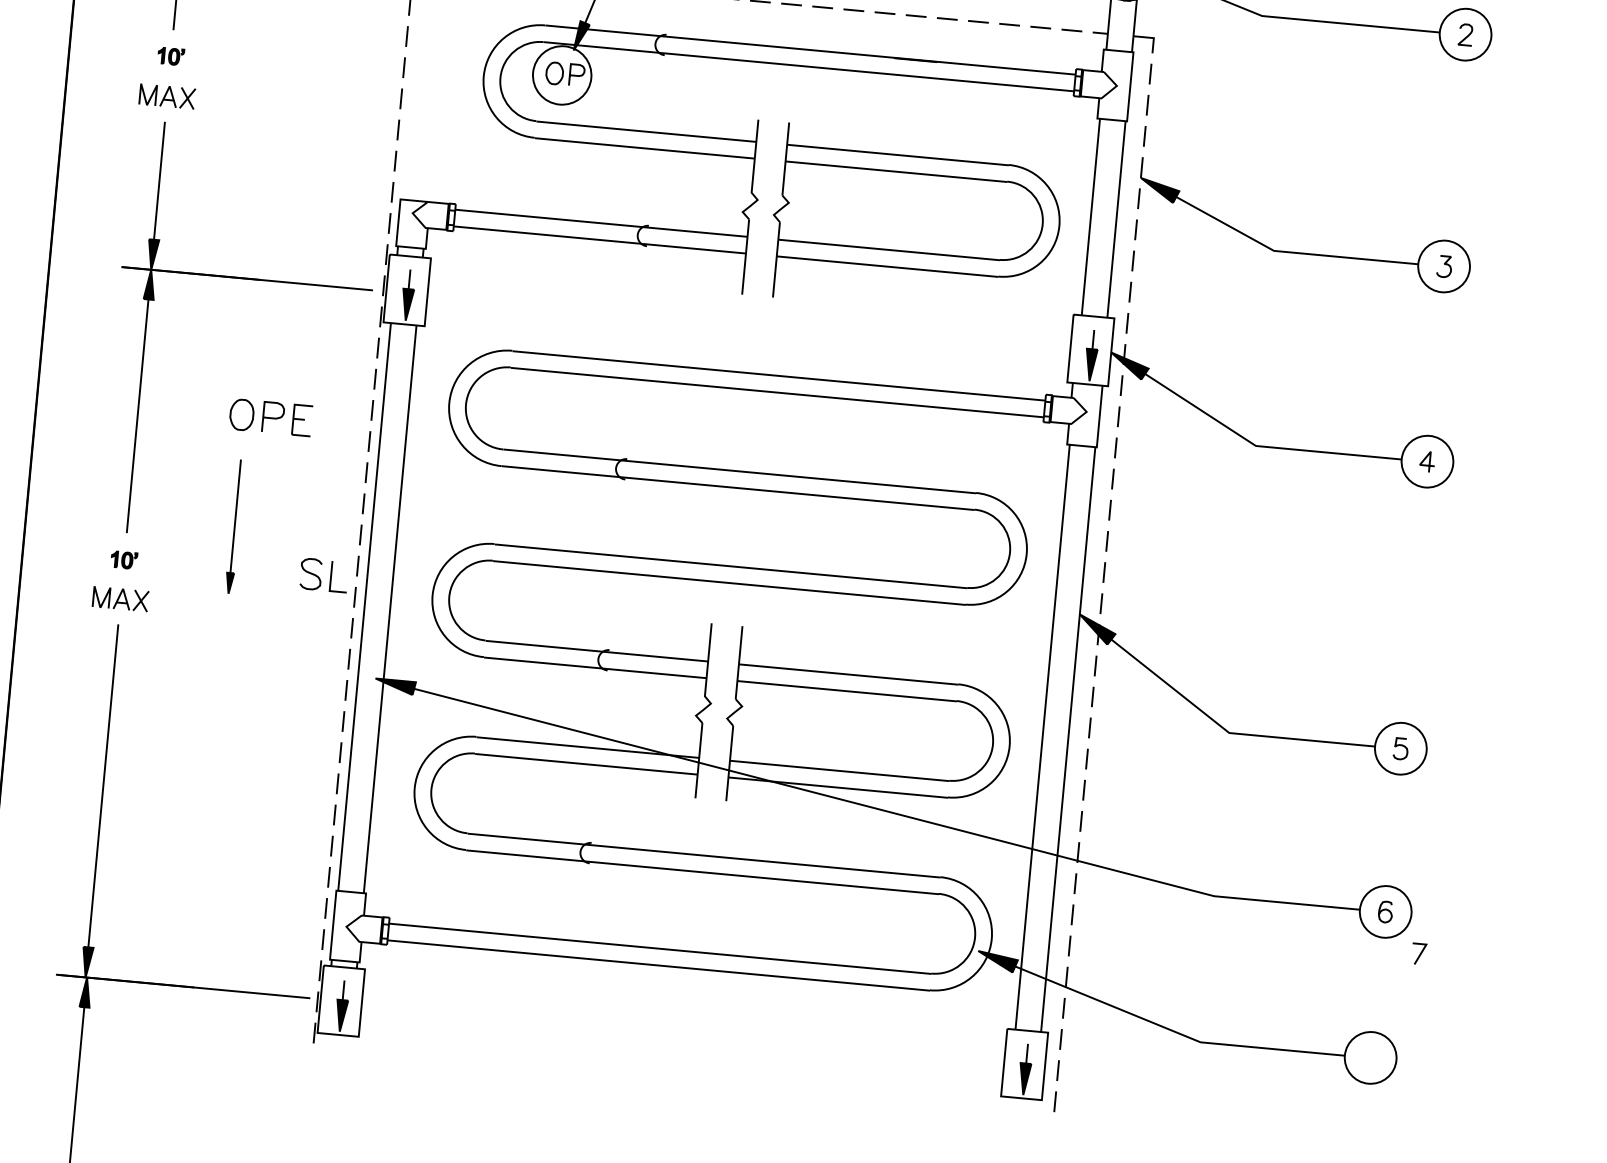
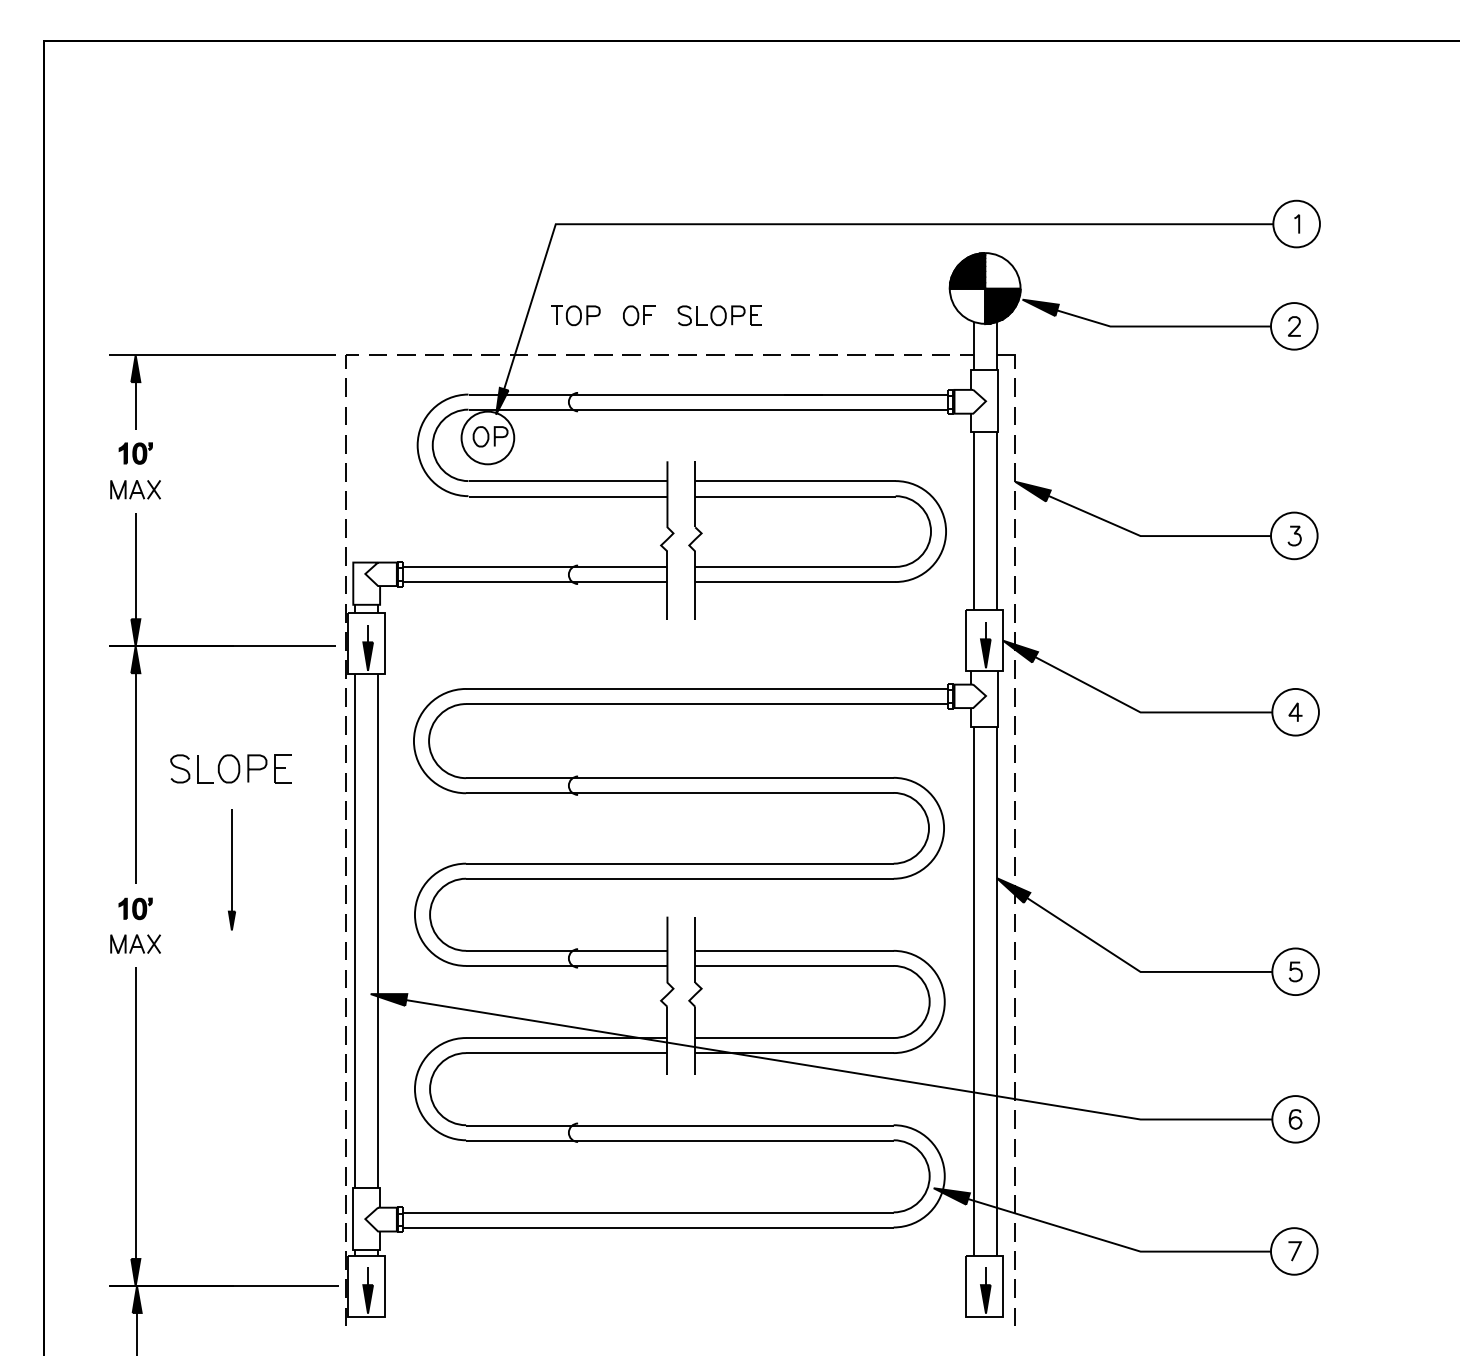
part: (170, 56) -> (135, 453), size x1.43
part: (124, 559) -> (135, 908), size x1.43
part: (323, 574) -> (191, 768), moved
line: (1419, 954) -> (1295, 1251), moved

